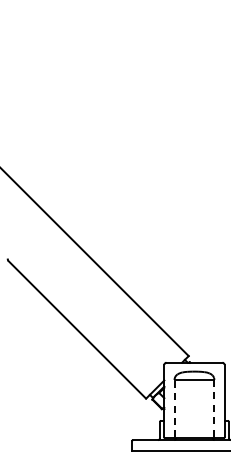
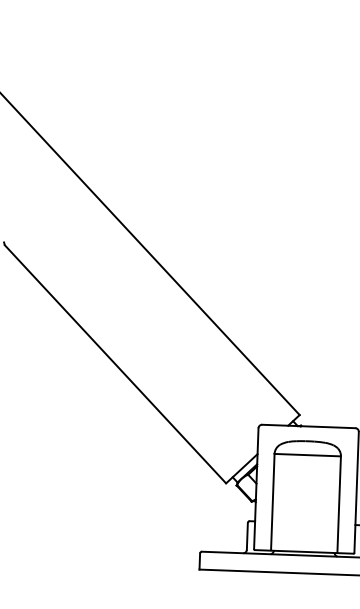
line: (174, 408) -> (272, 501), dashed -> solid
line: (214, 408) -> (339, 503), dashed -> solid

